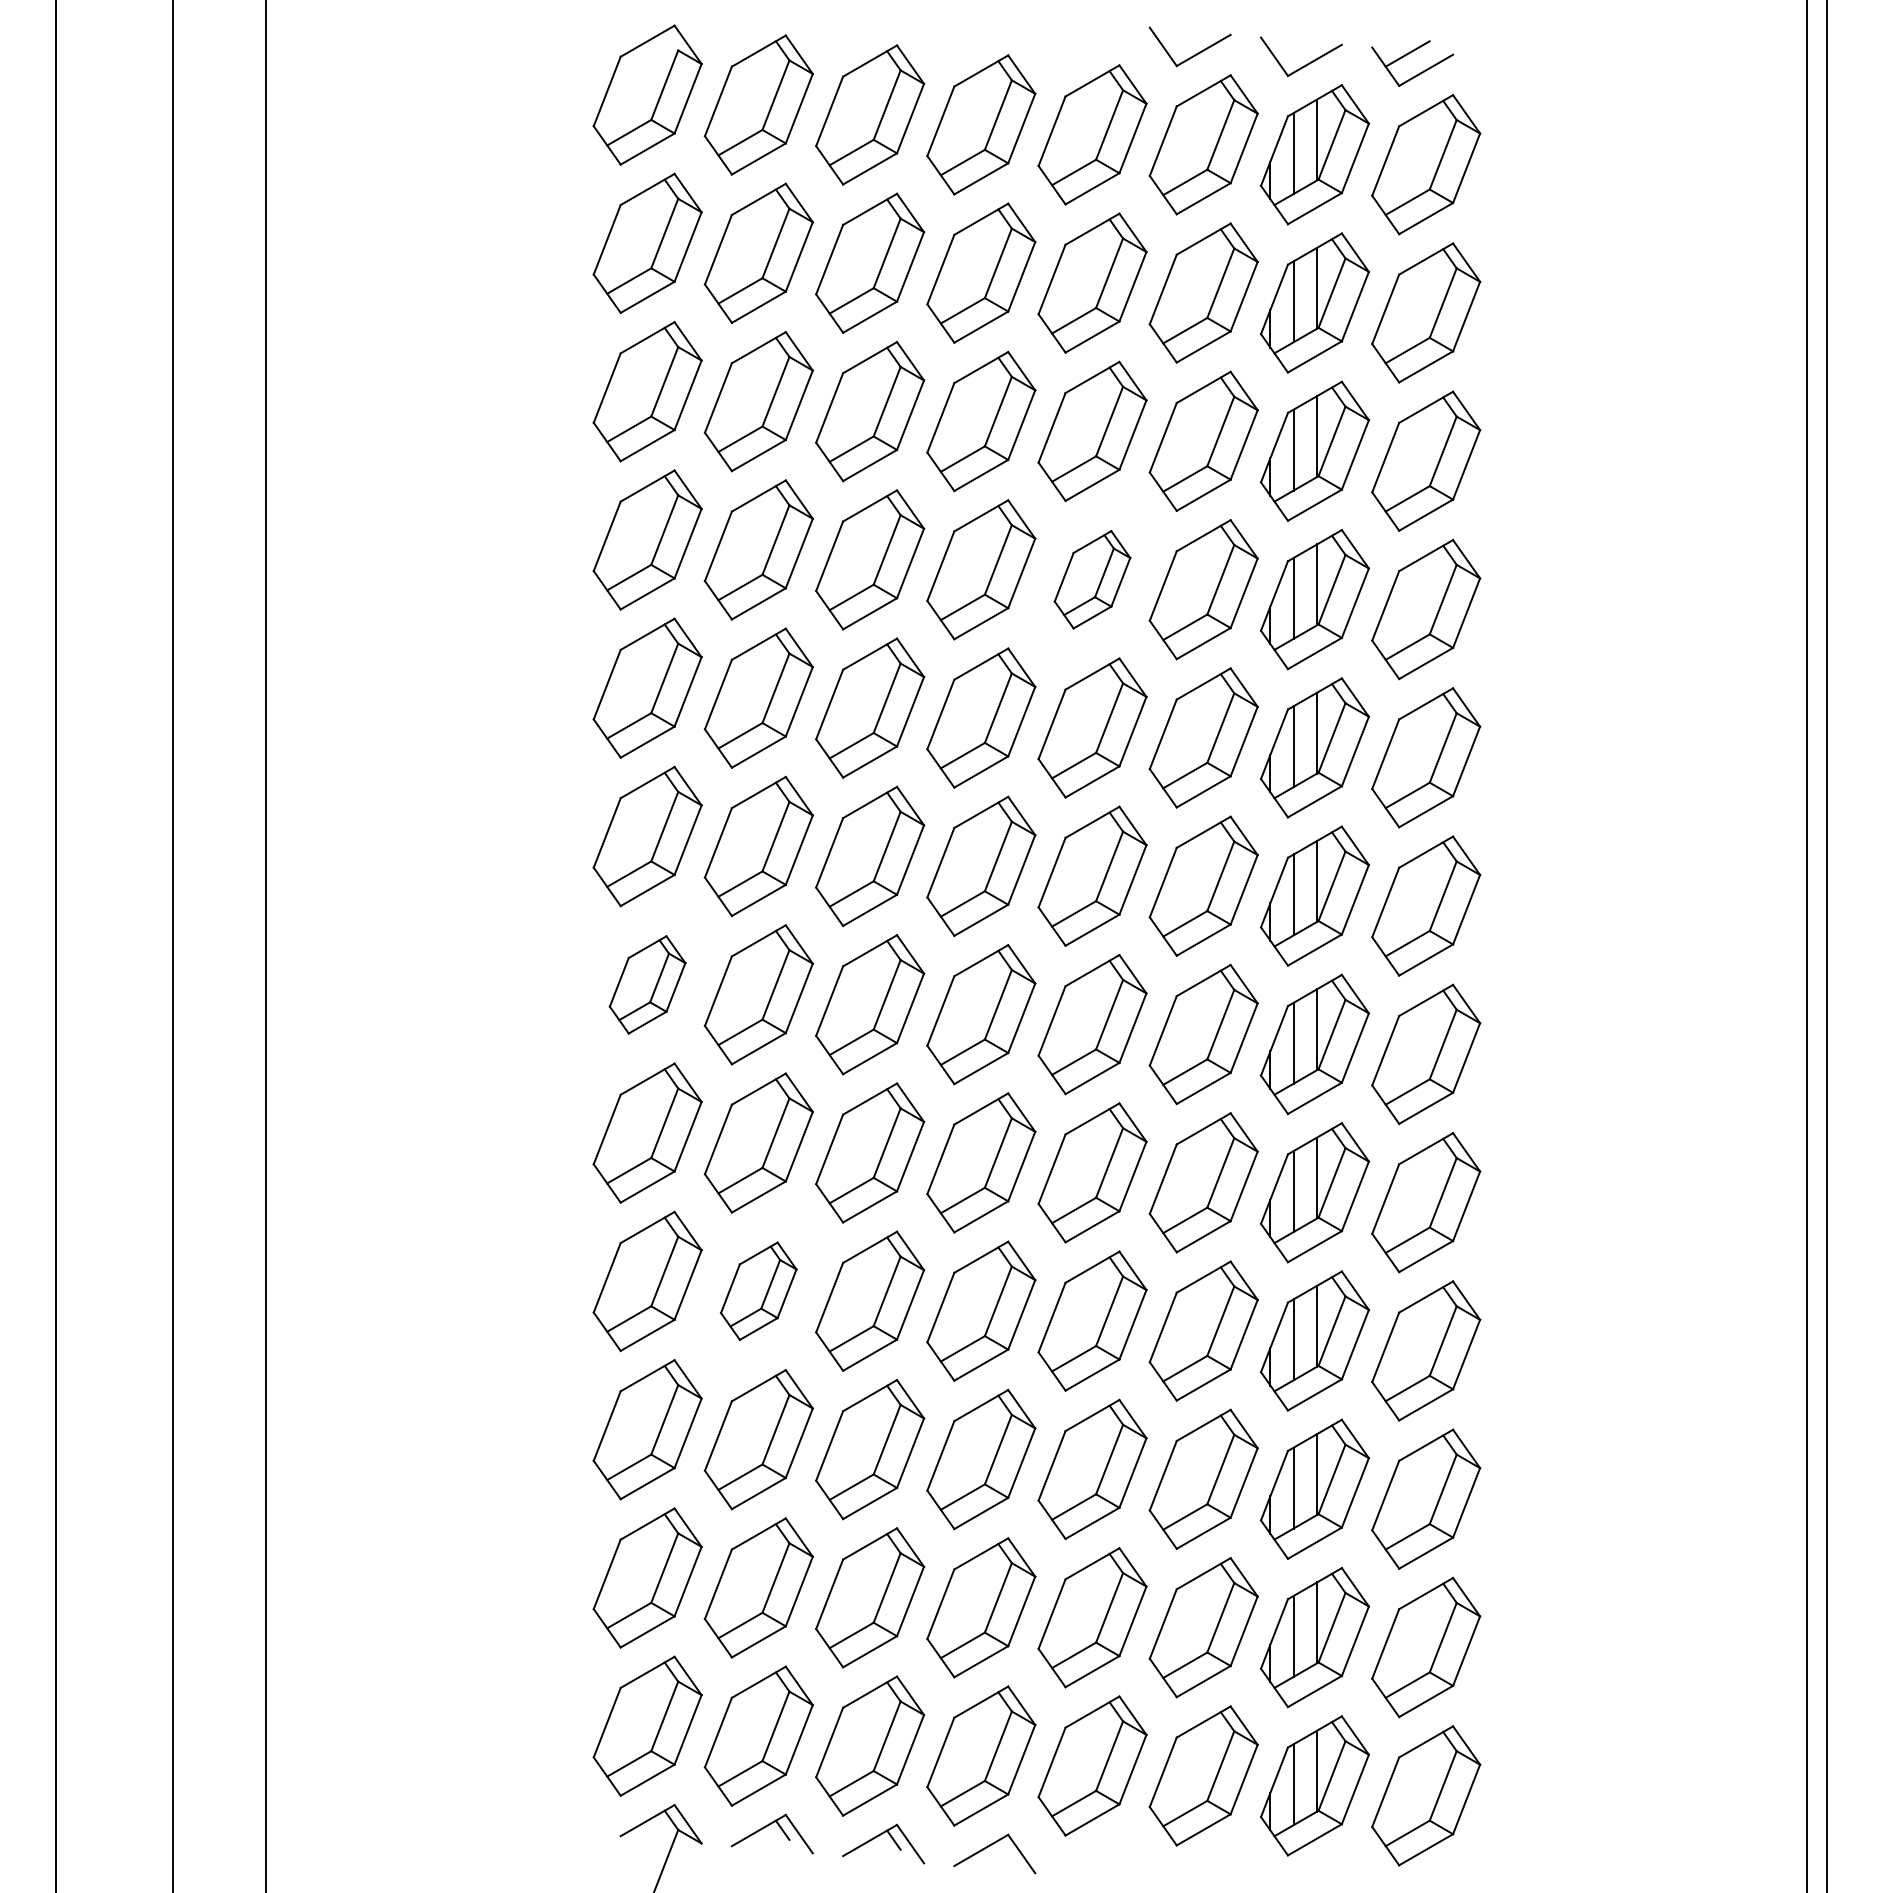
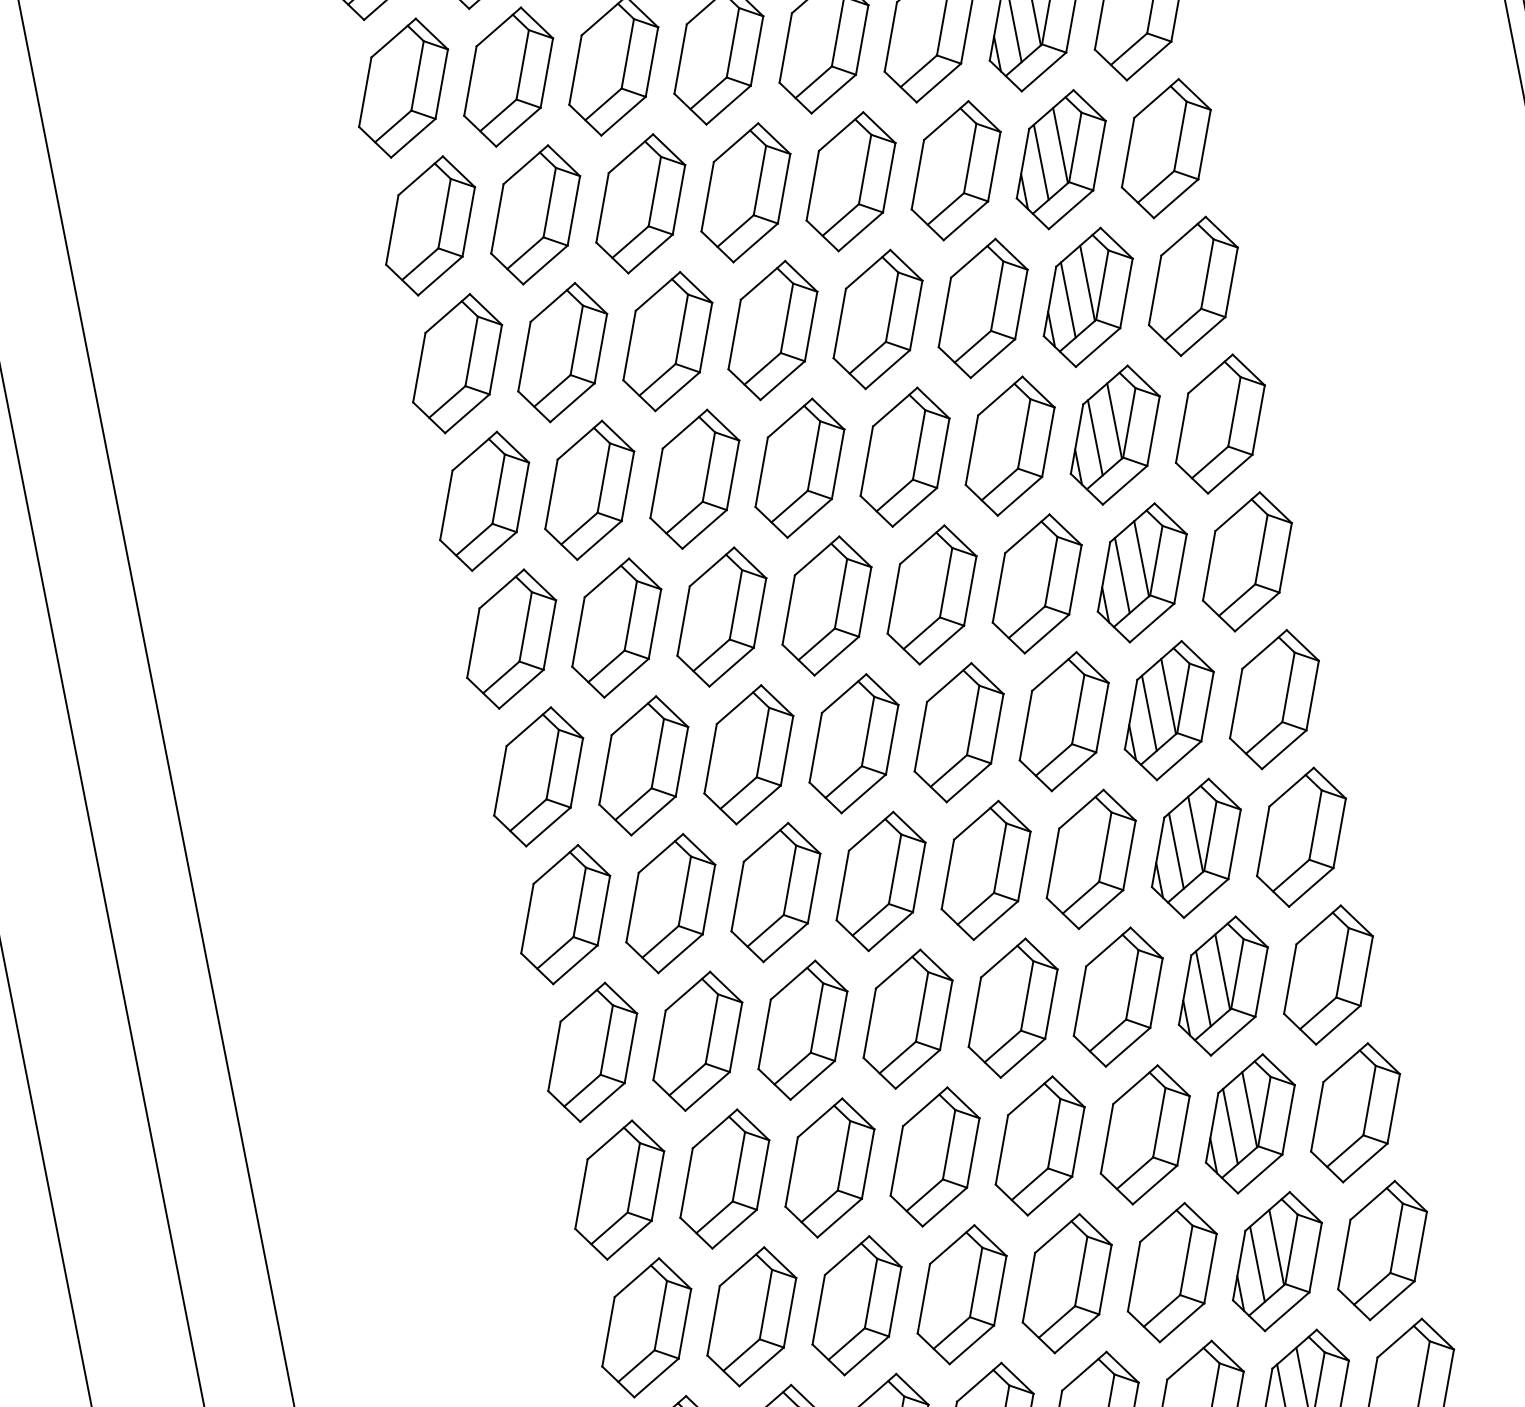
part: (1092, 579) -> (877, 319), size x1.43
part: (647, 984) -> (538, 776), size x1.43
part: (758, 1290) -> (697, 1040), size x1.43

